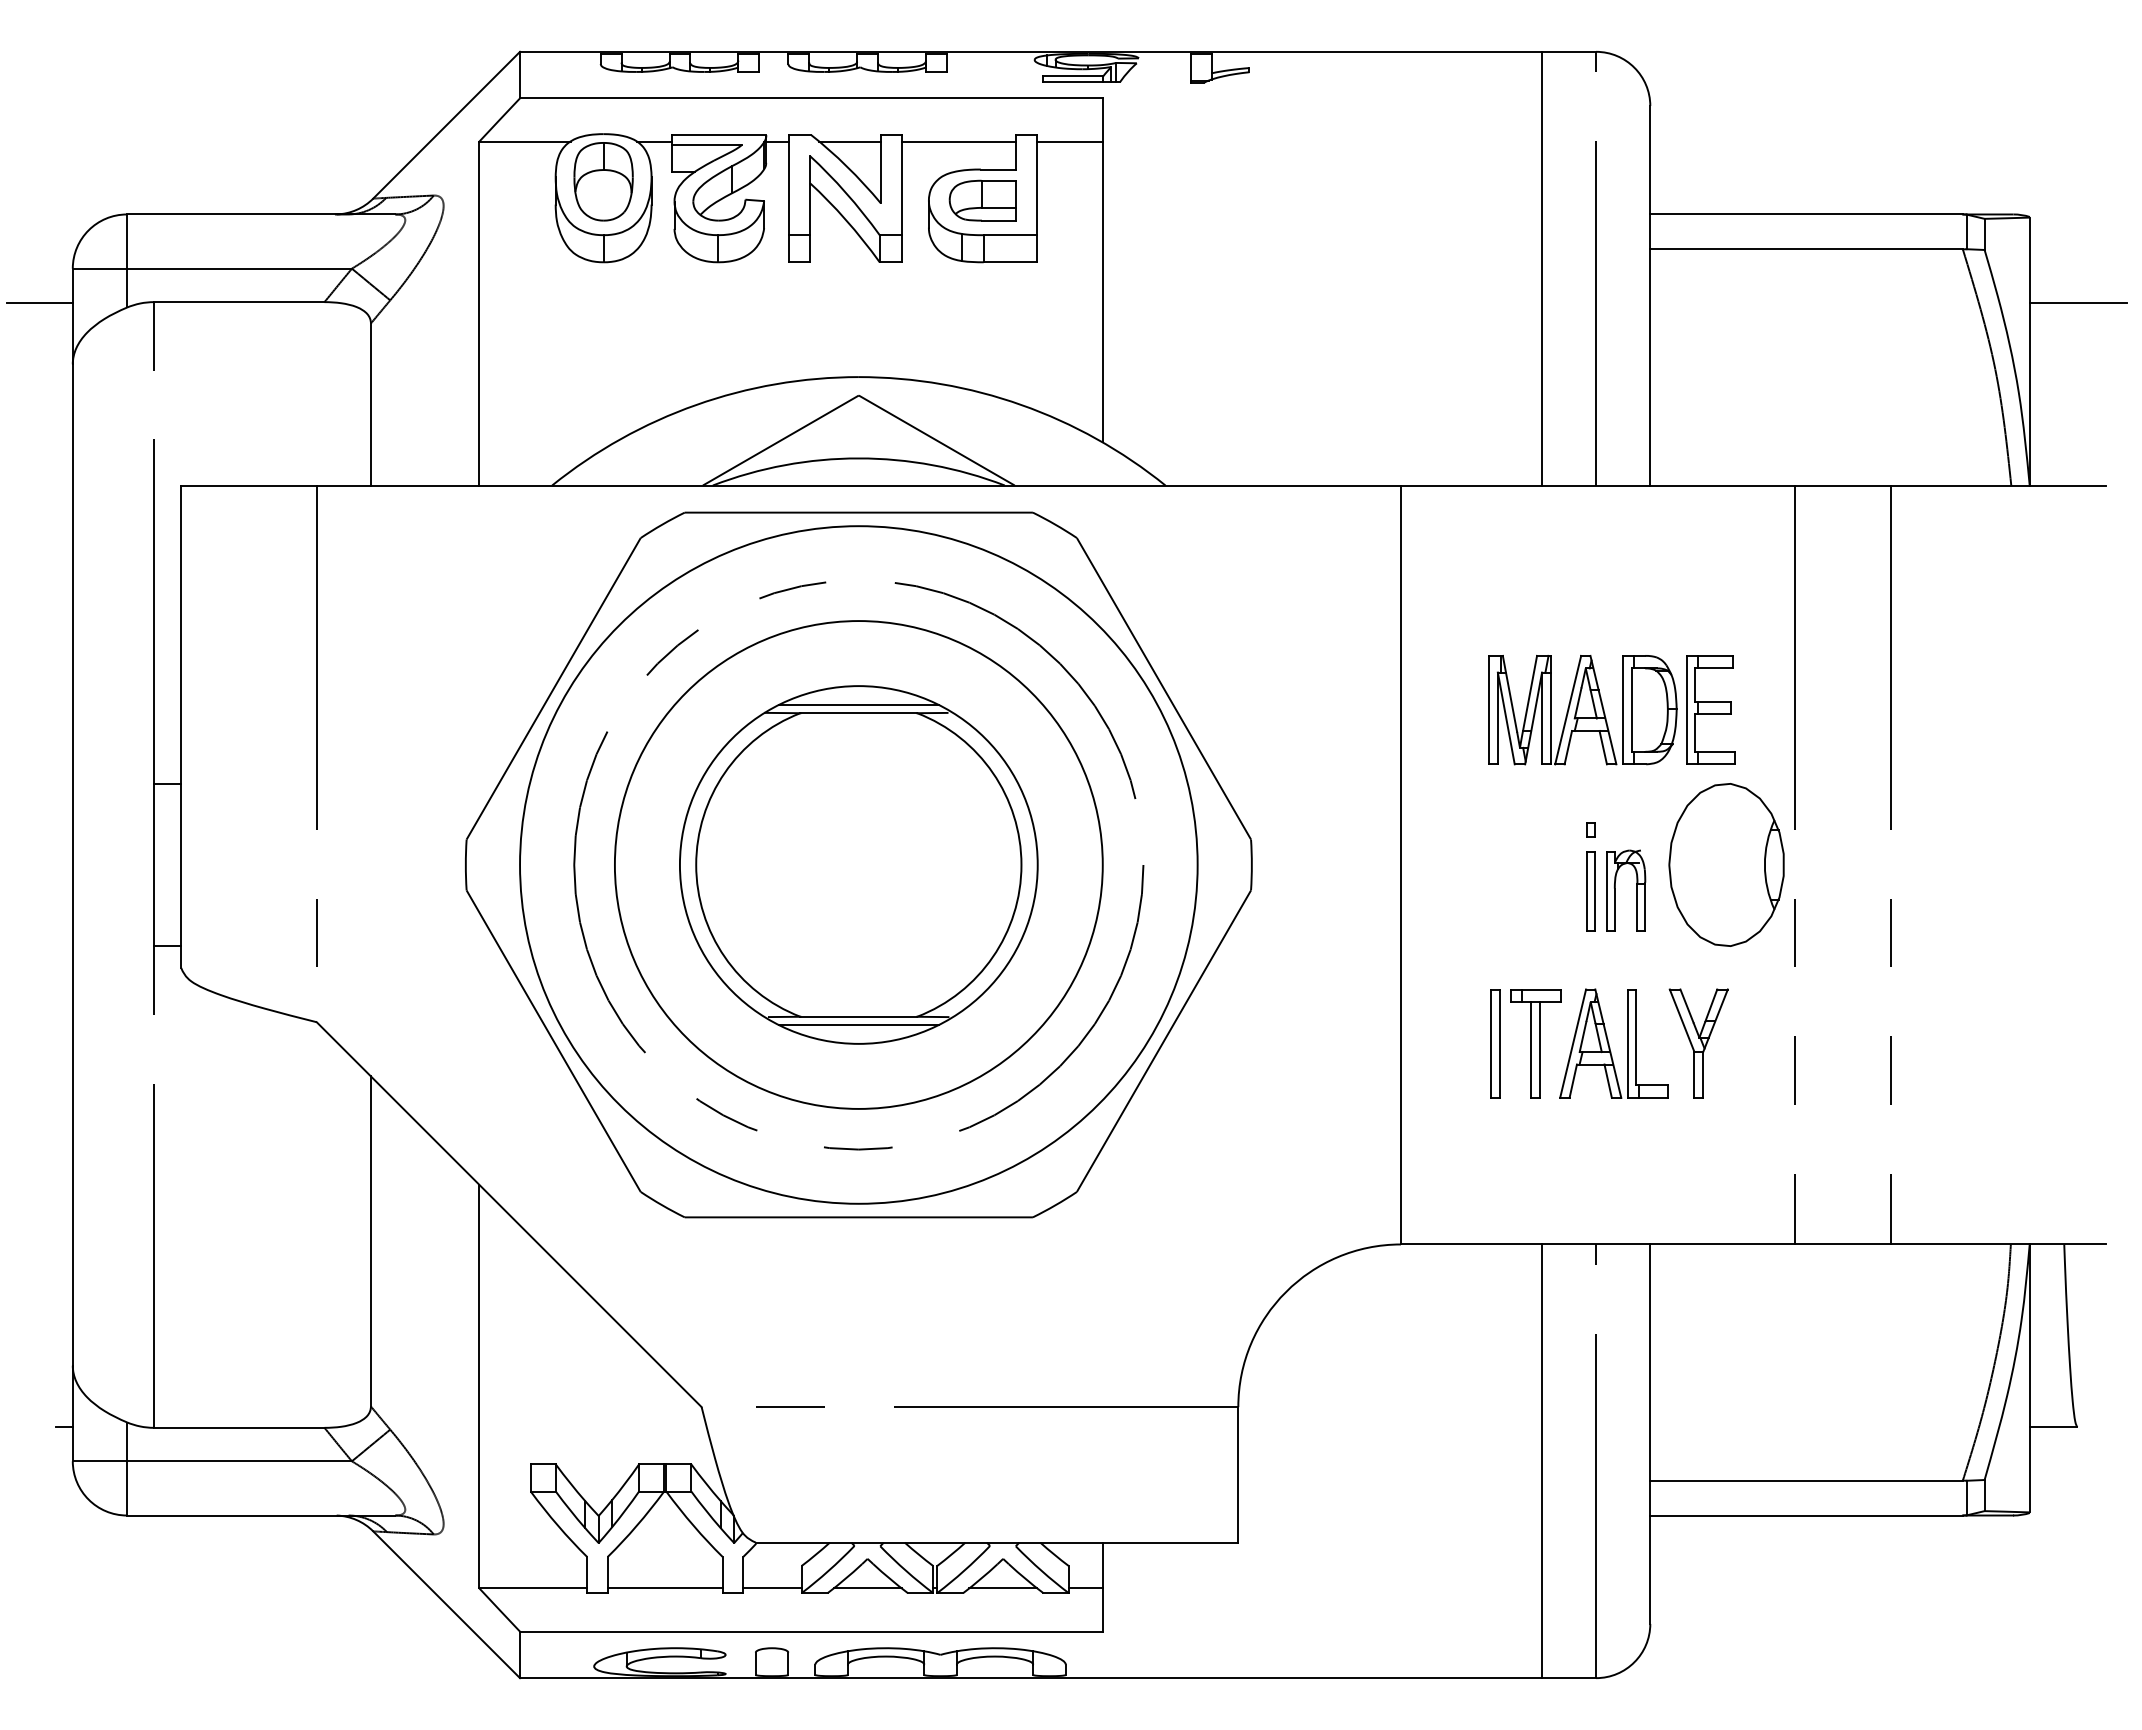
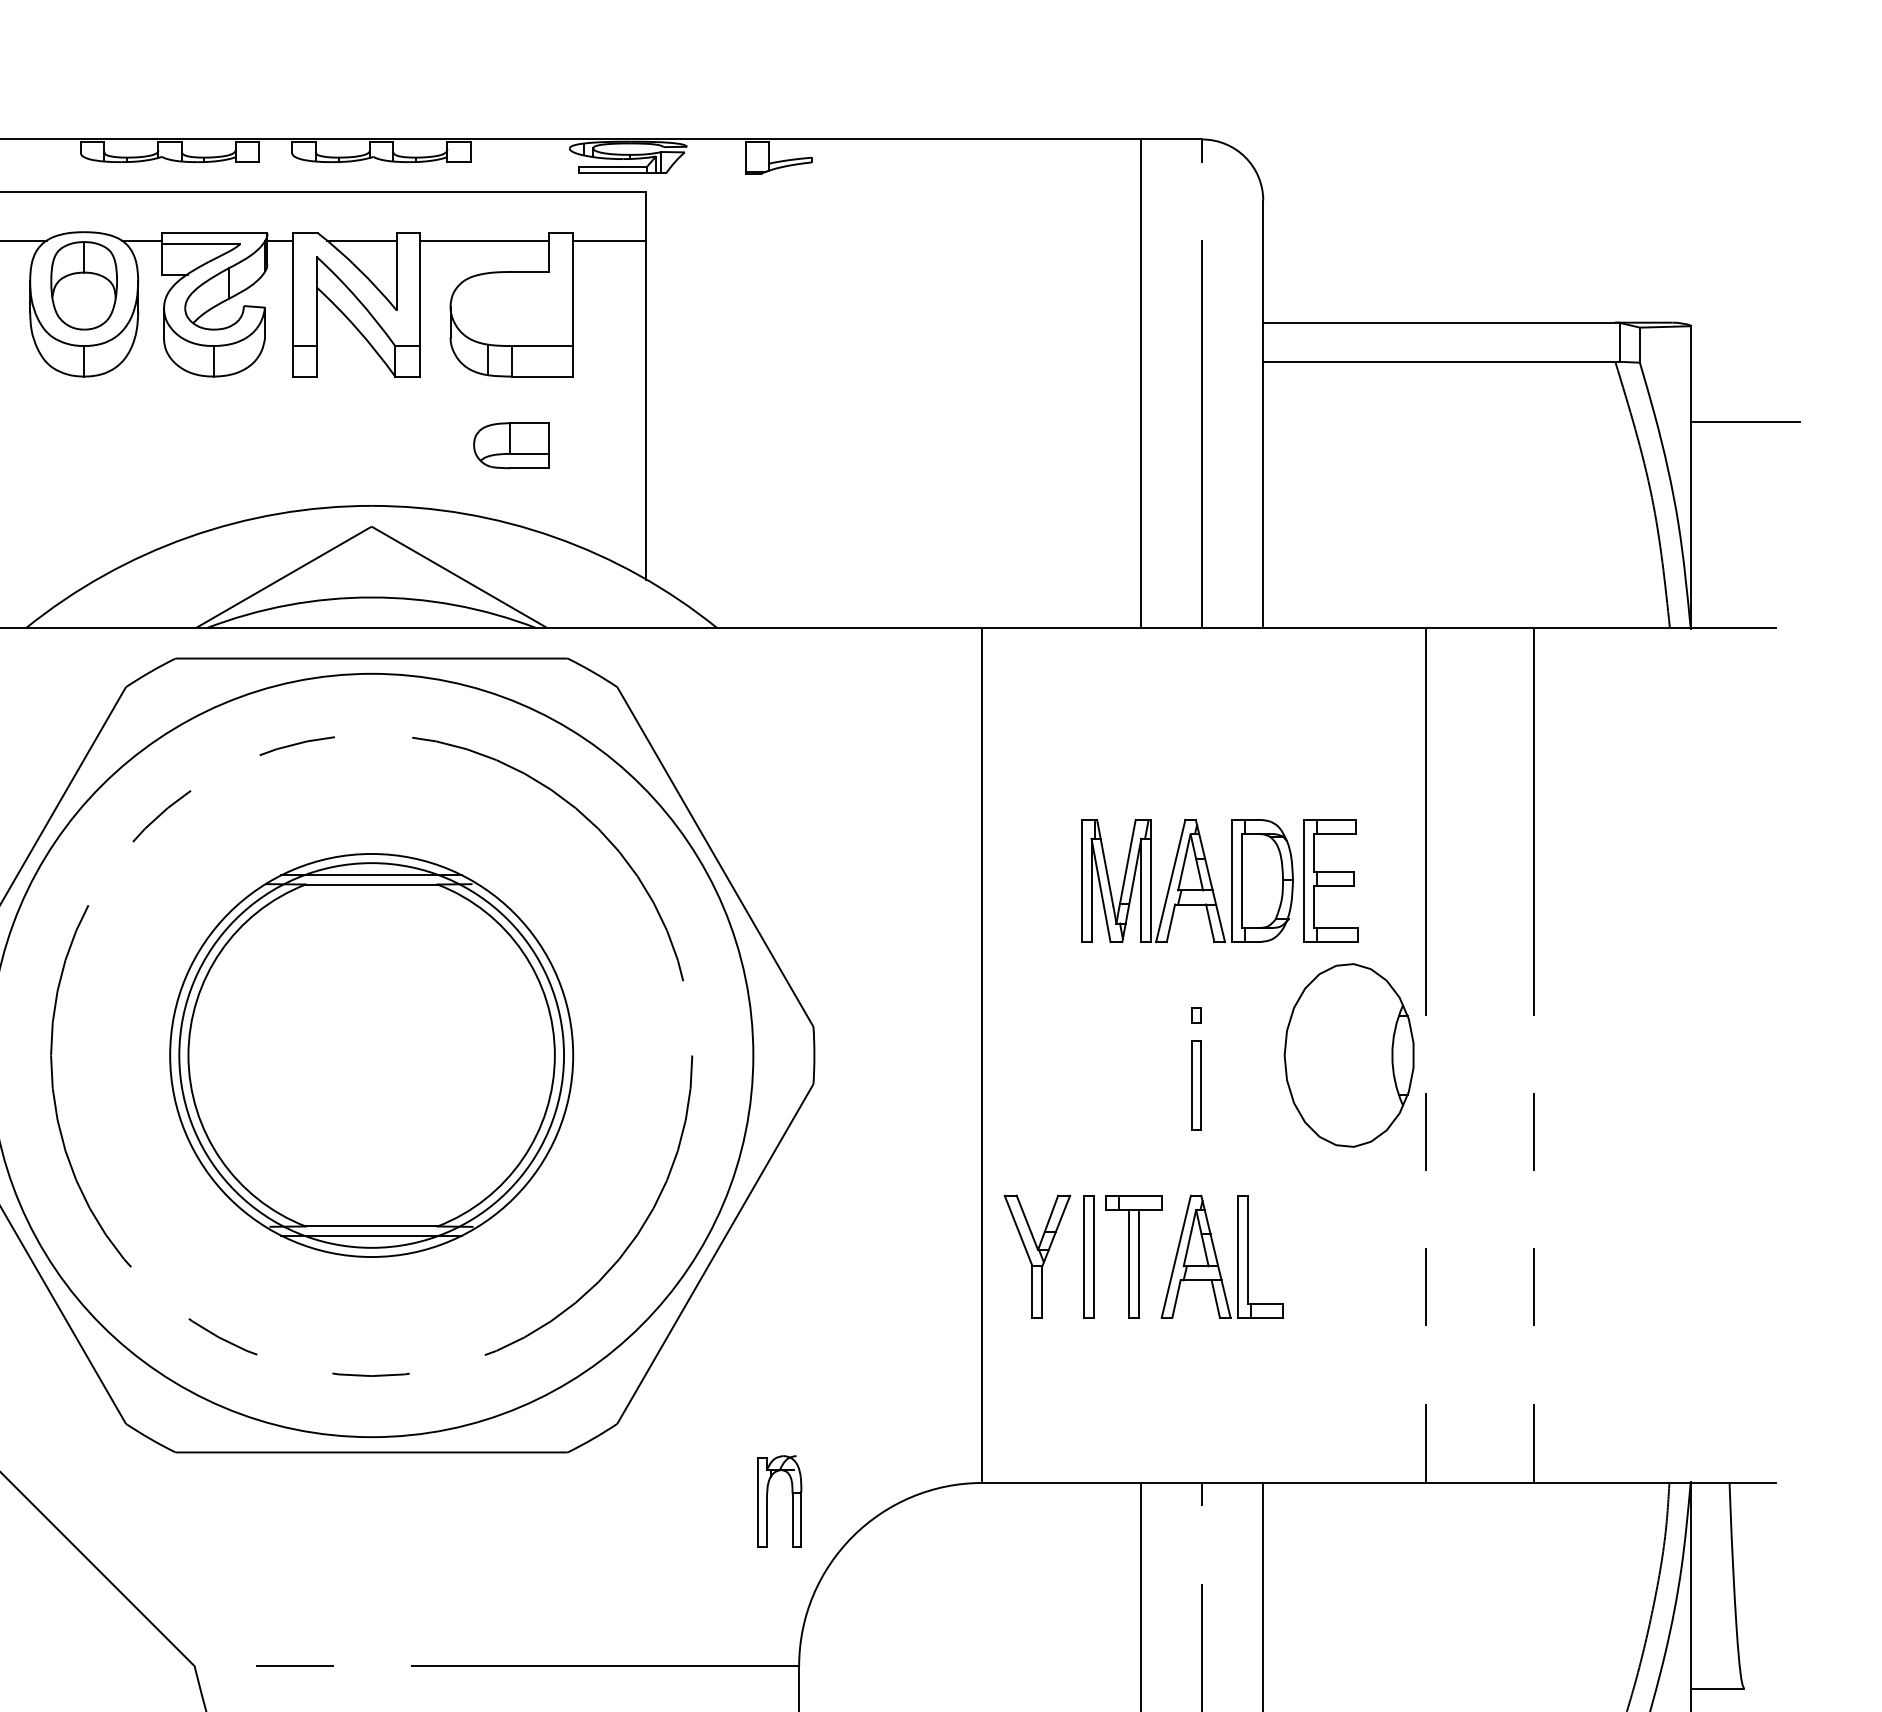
part: (982, 200) -> (510, 445), moved
circle: (858, 864) -> (371, 1054), size x0.7
part: (1636, 890) -> (791, 1501), moved
part: (1698, 1043) -> (1037, 1256), moved

